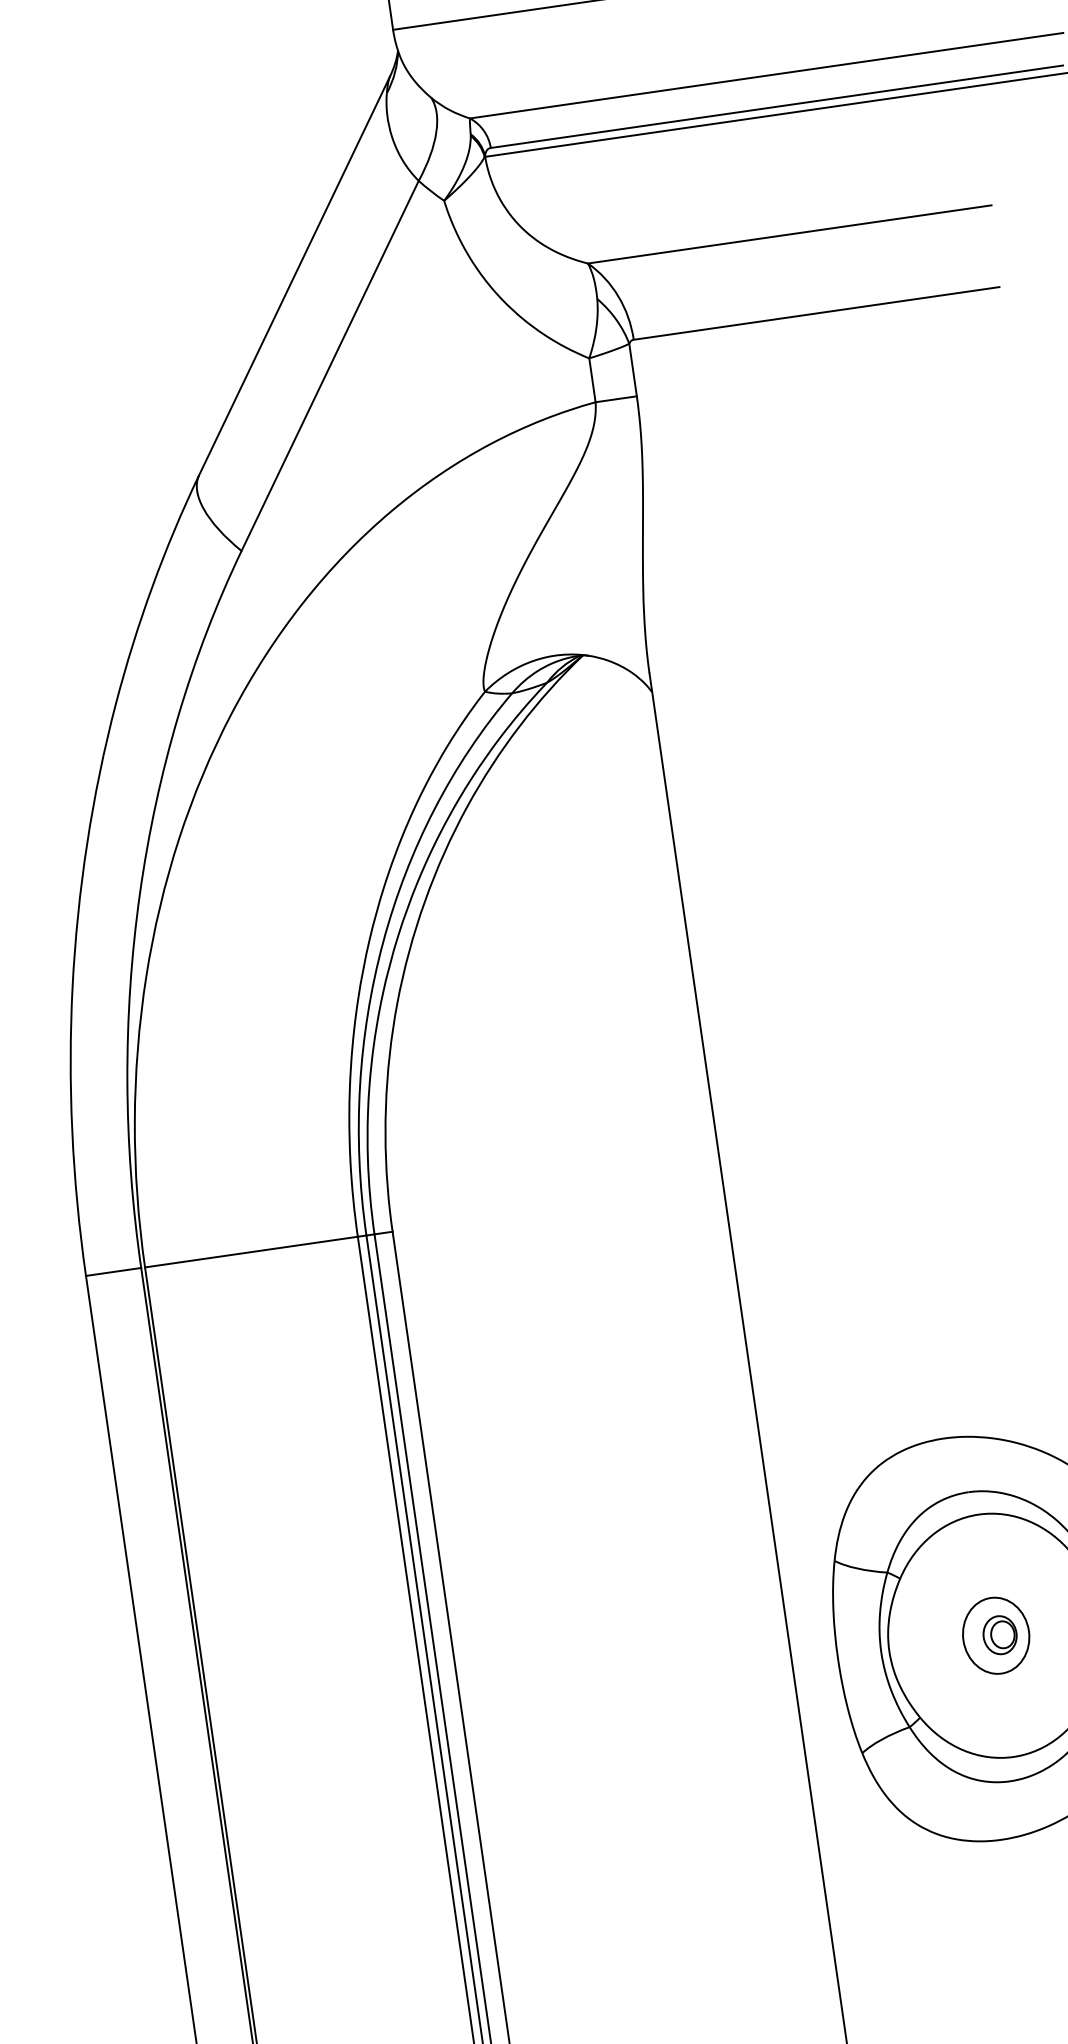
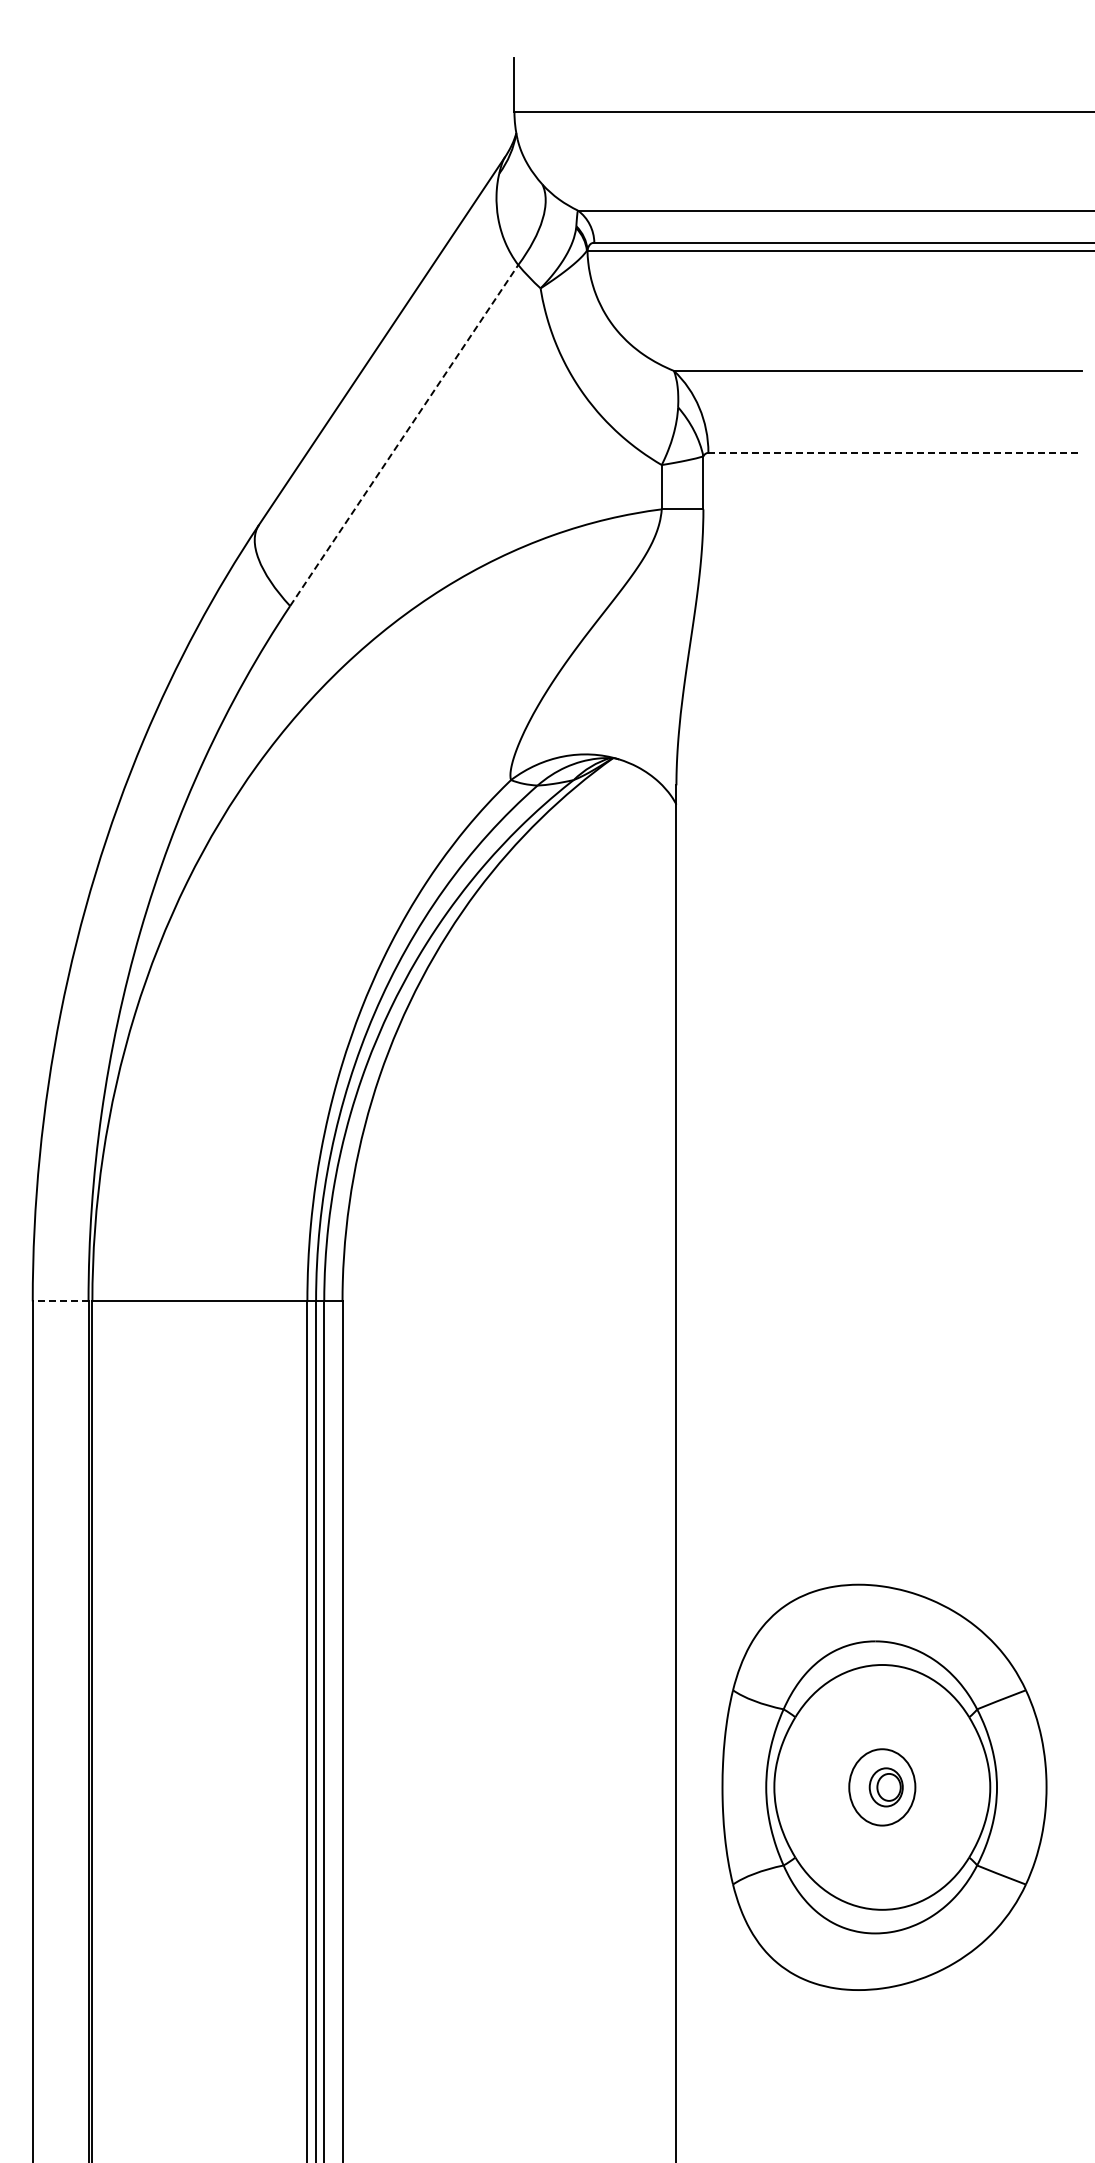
line: (816, 312) -> (893, 452), solid -> dashed
line: (330, 365) -> (404, 435), solid -> dashed
line: (113, 1272) -> (60, 1301), solid -> dashed

